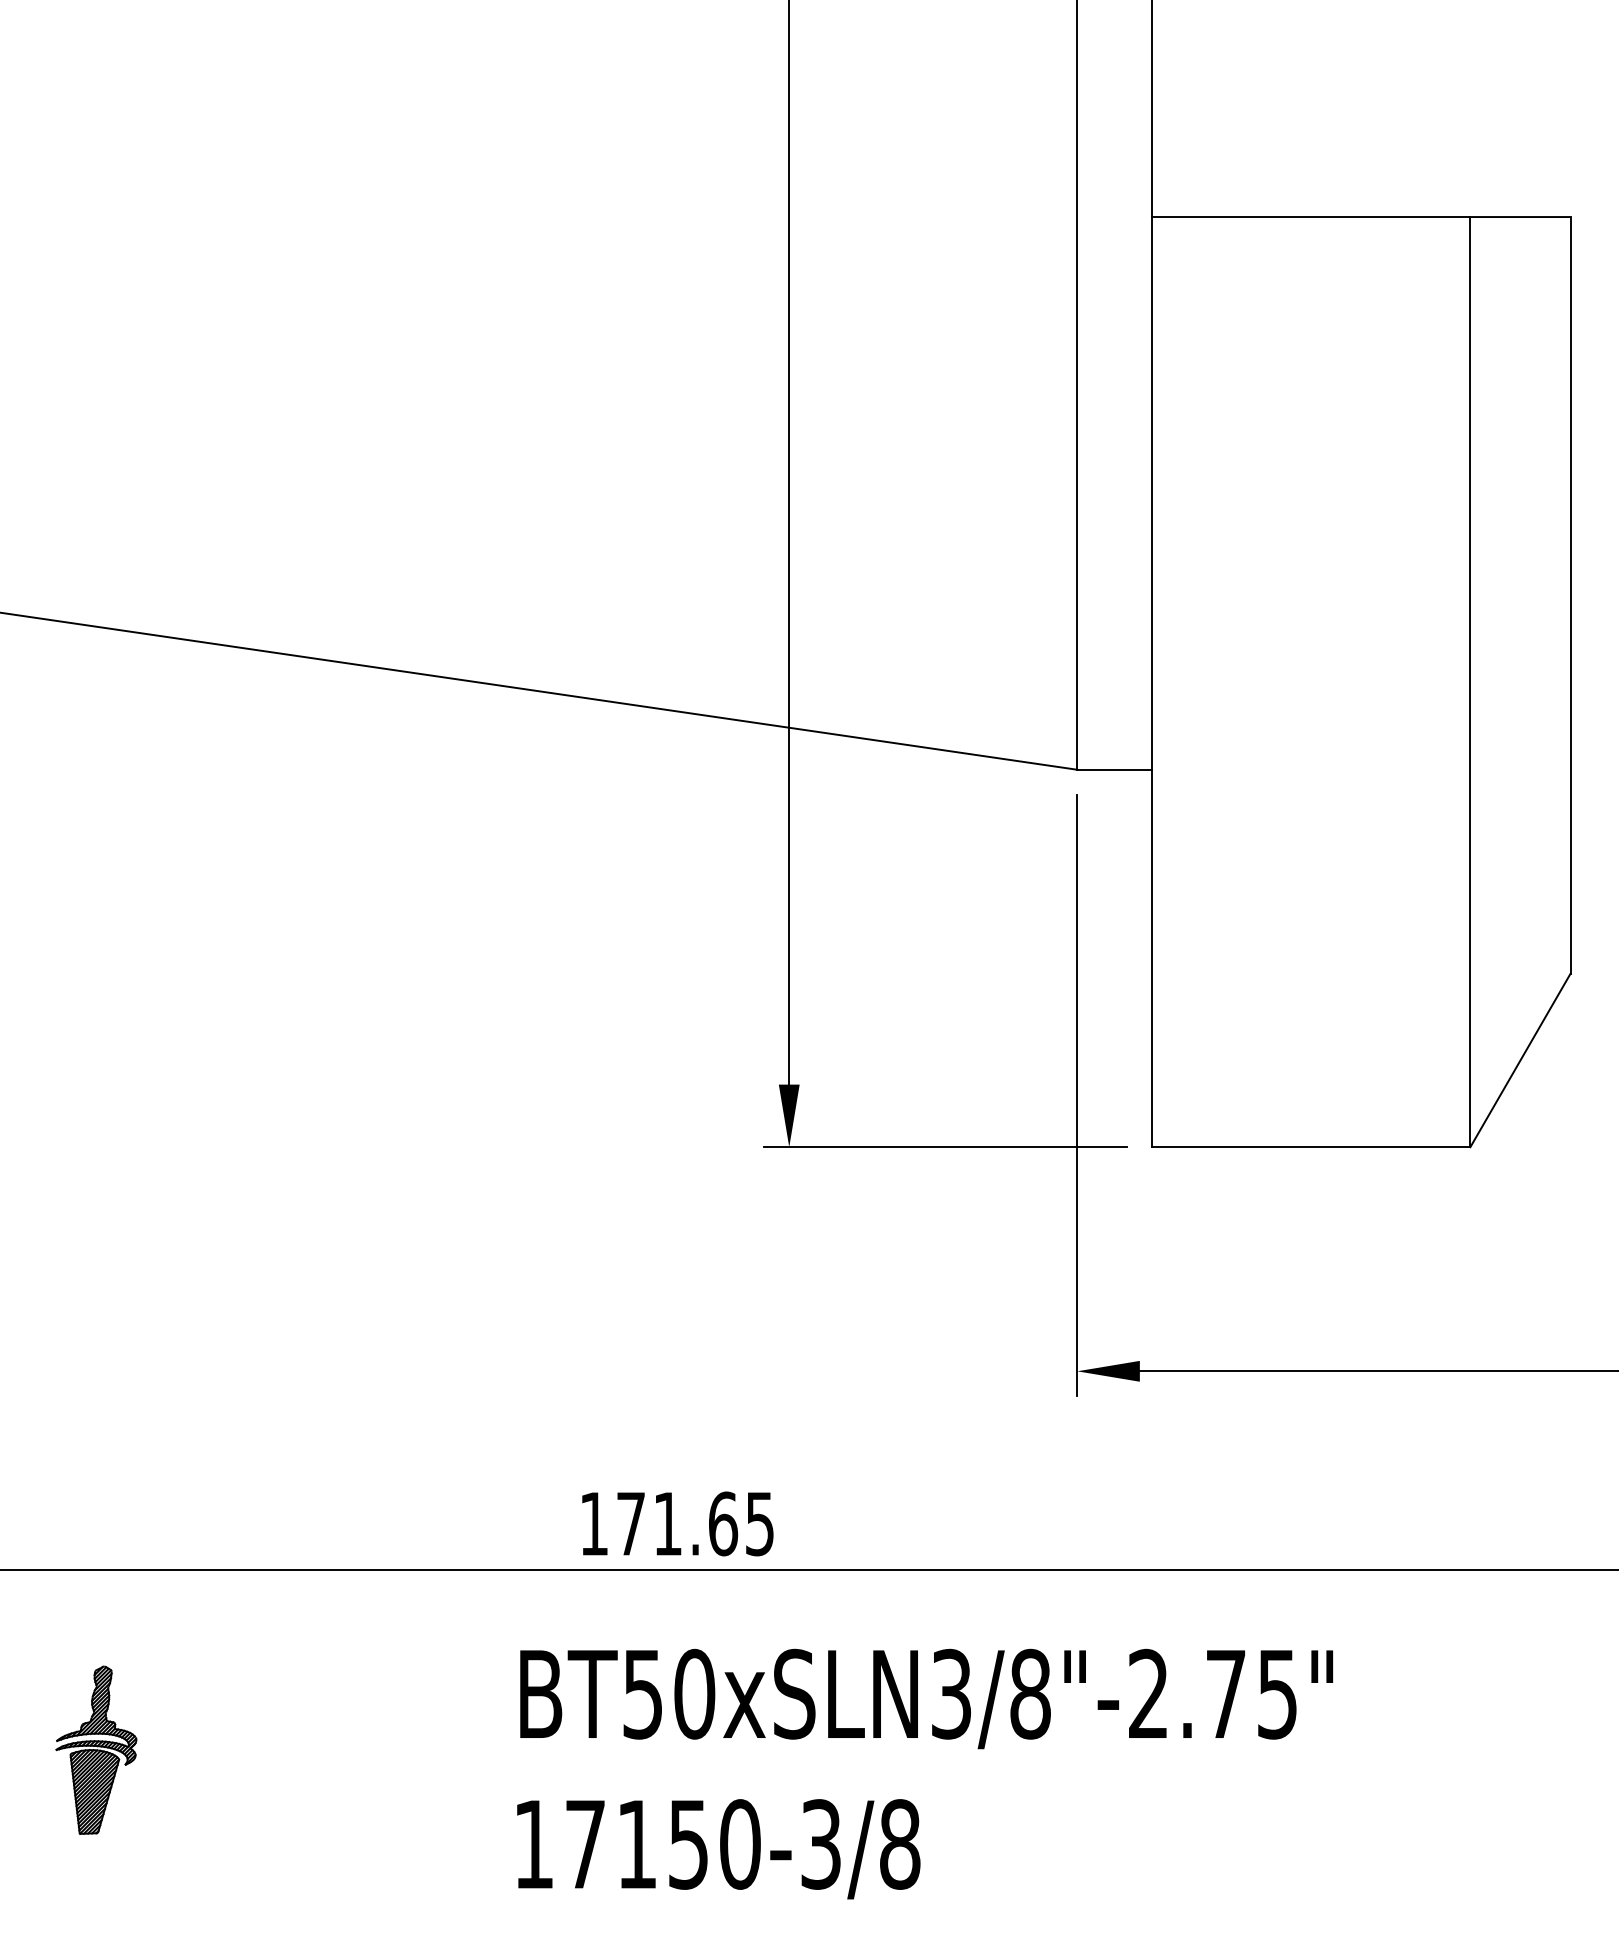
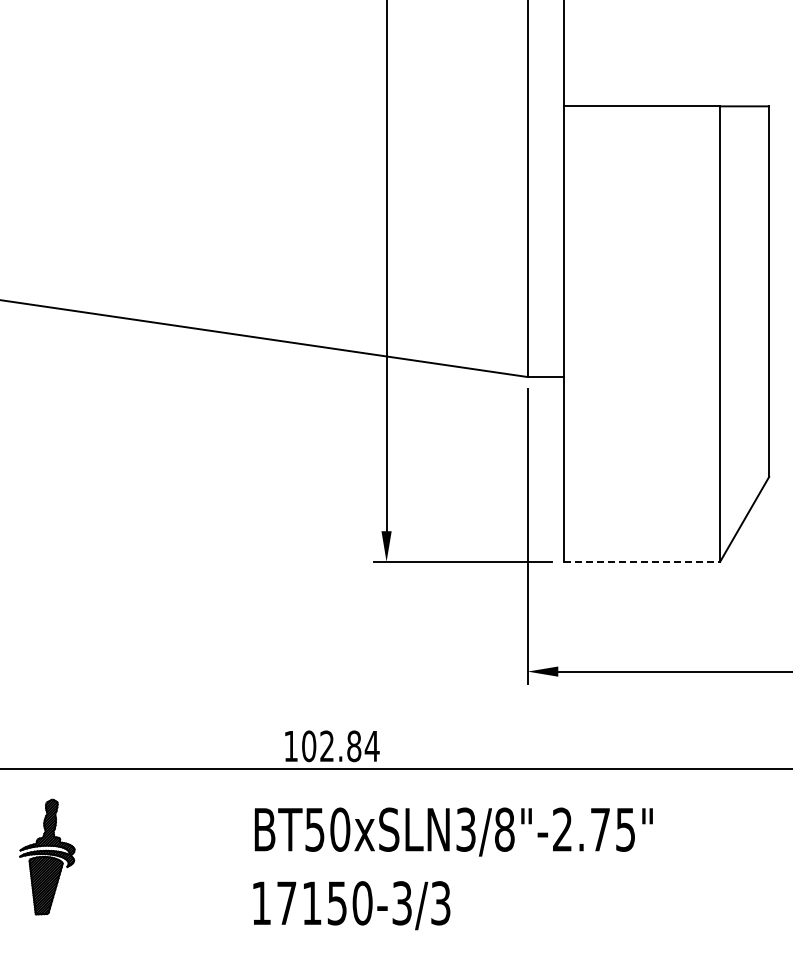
line: (1311, 1146) -> (642, 561), solid -> dashed
text: (695, 1524) -> (340, 746), 171.65 -> 102.84
part: (96, 1750) -> (47, 857), size x1.4
text: (899, 1844) -> (440, 903), 17150-3/8 -> 17150-3/3

